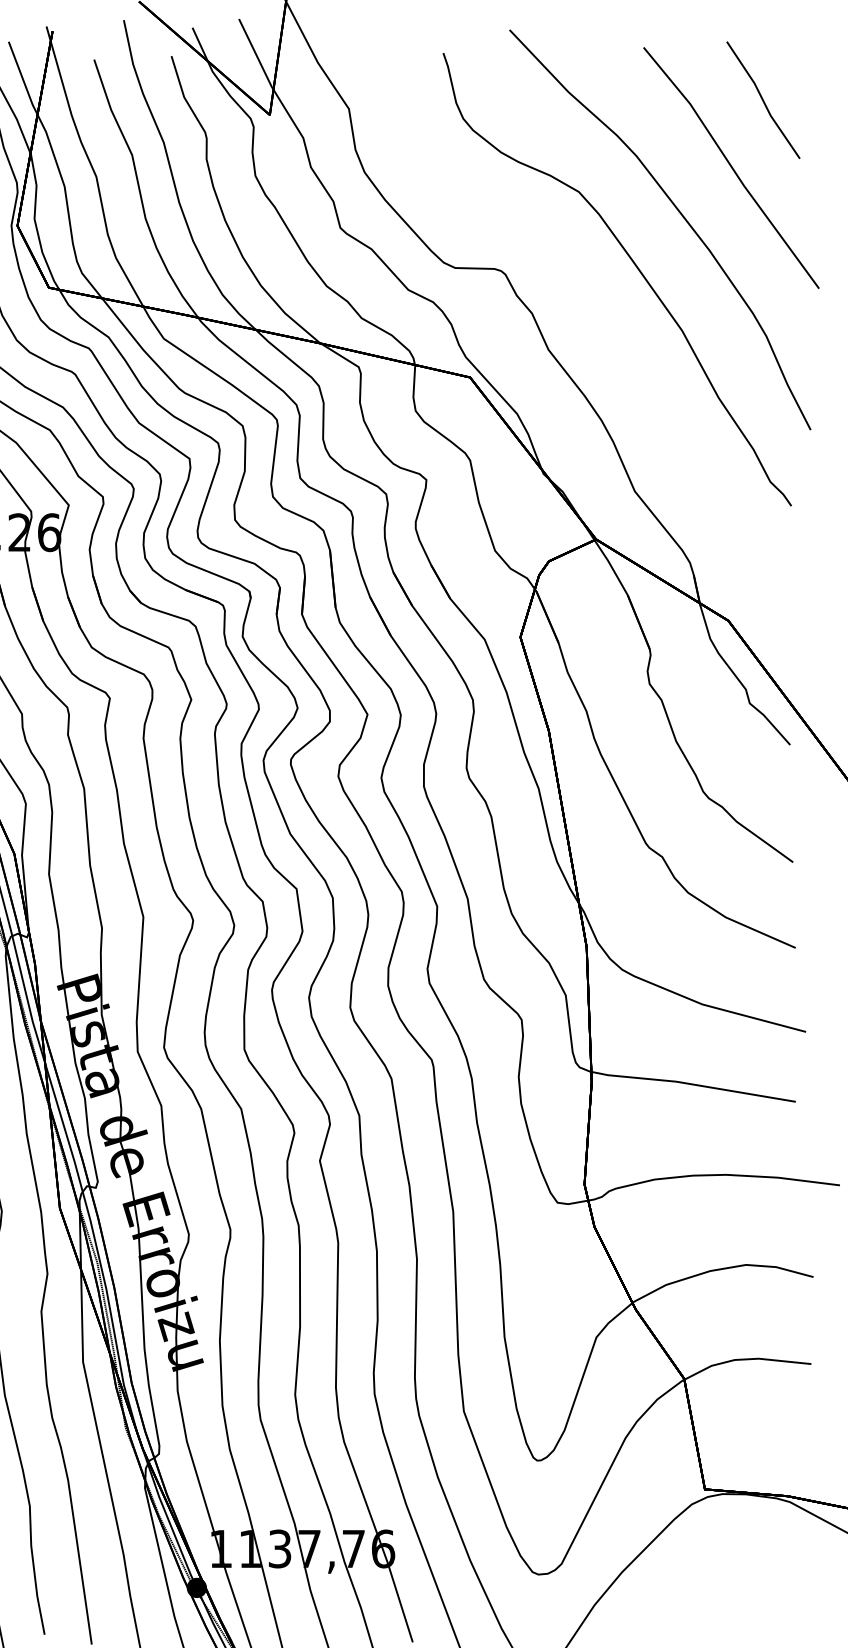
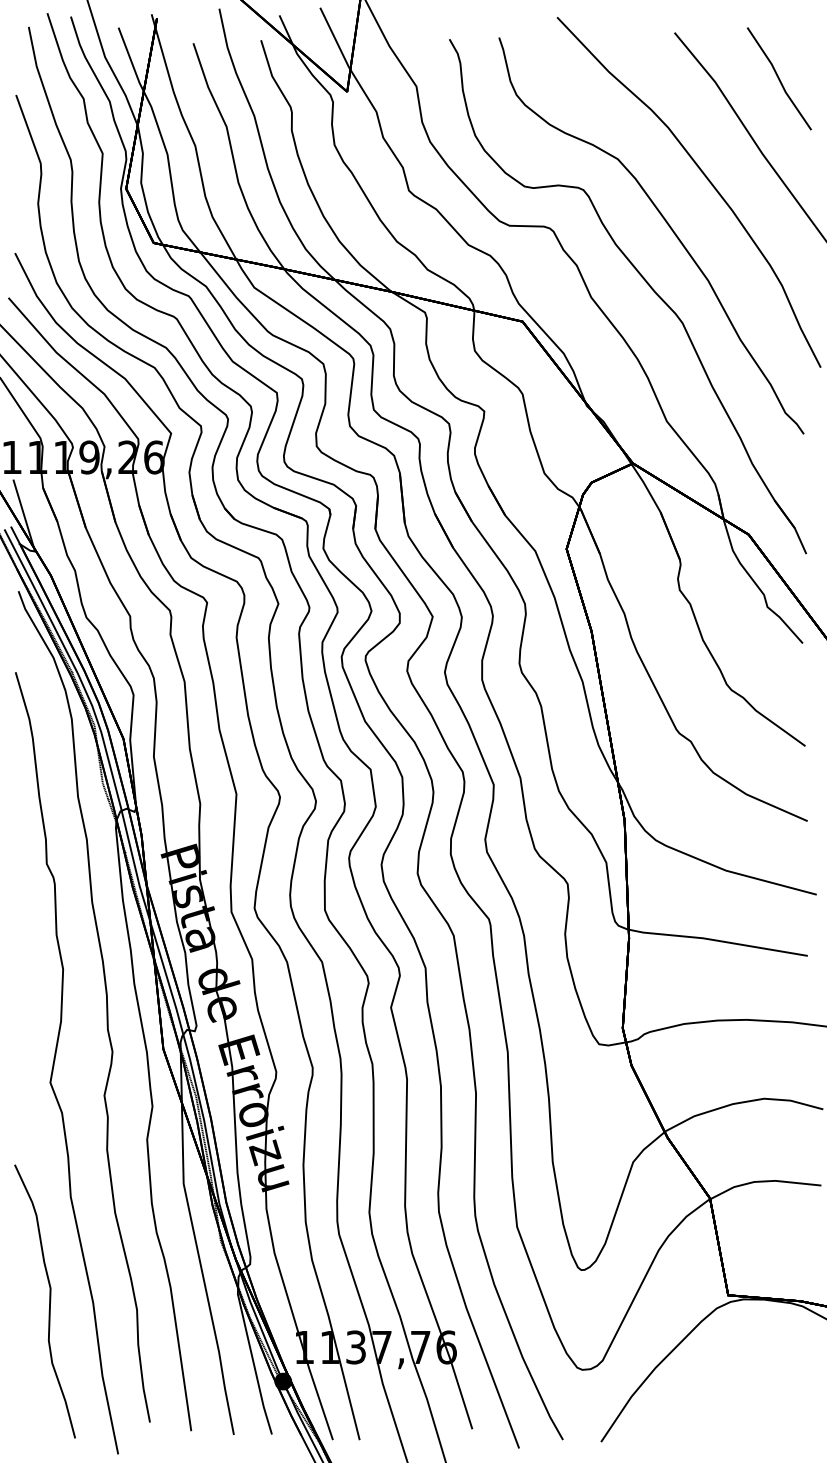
part: (610, 332) -> (645, 282), added

